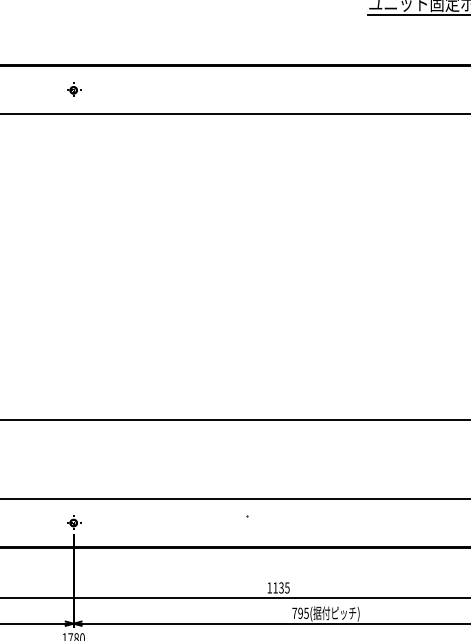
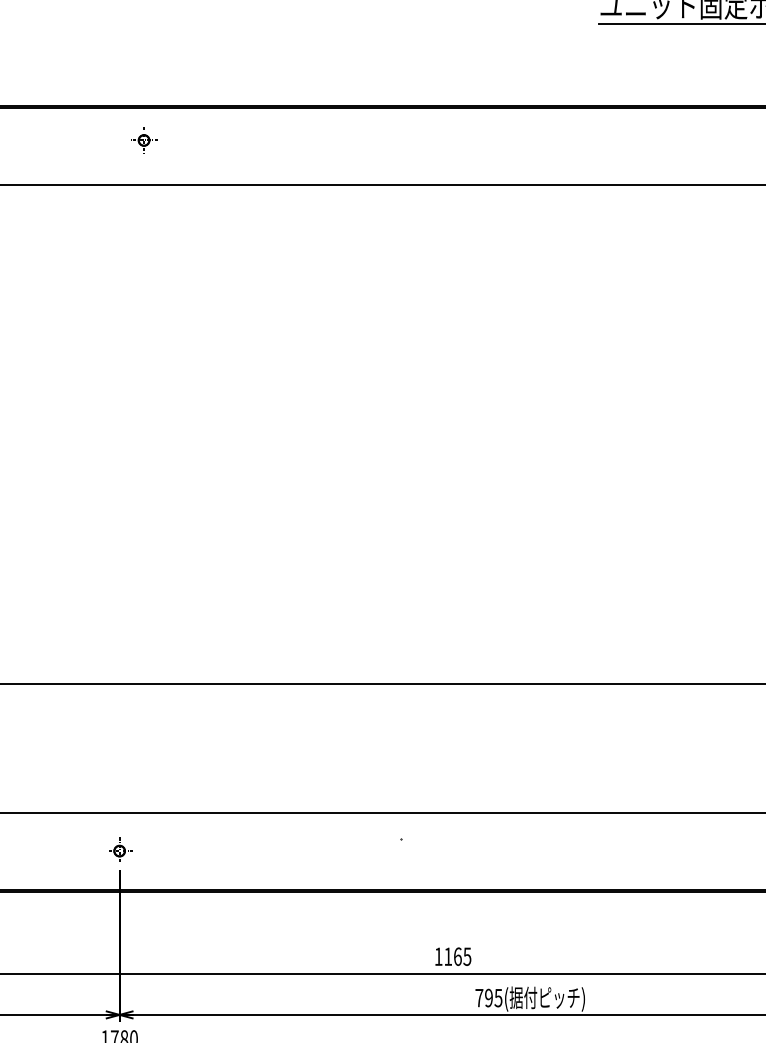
part: (74, 89) -> (145, 139), moved
text: (281, 587) -> (457, 955), 1135 -> 1165

